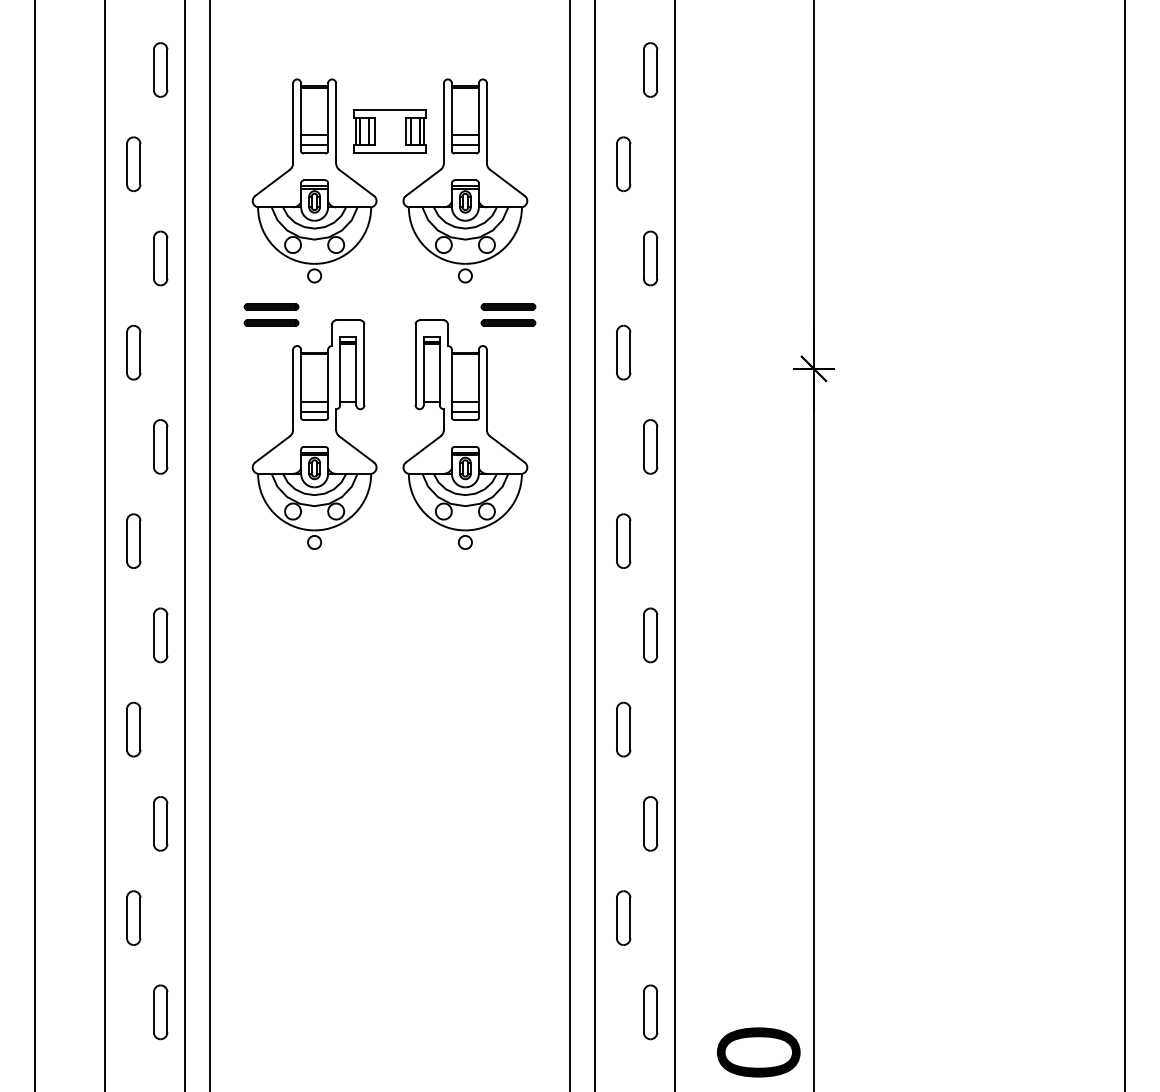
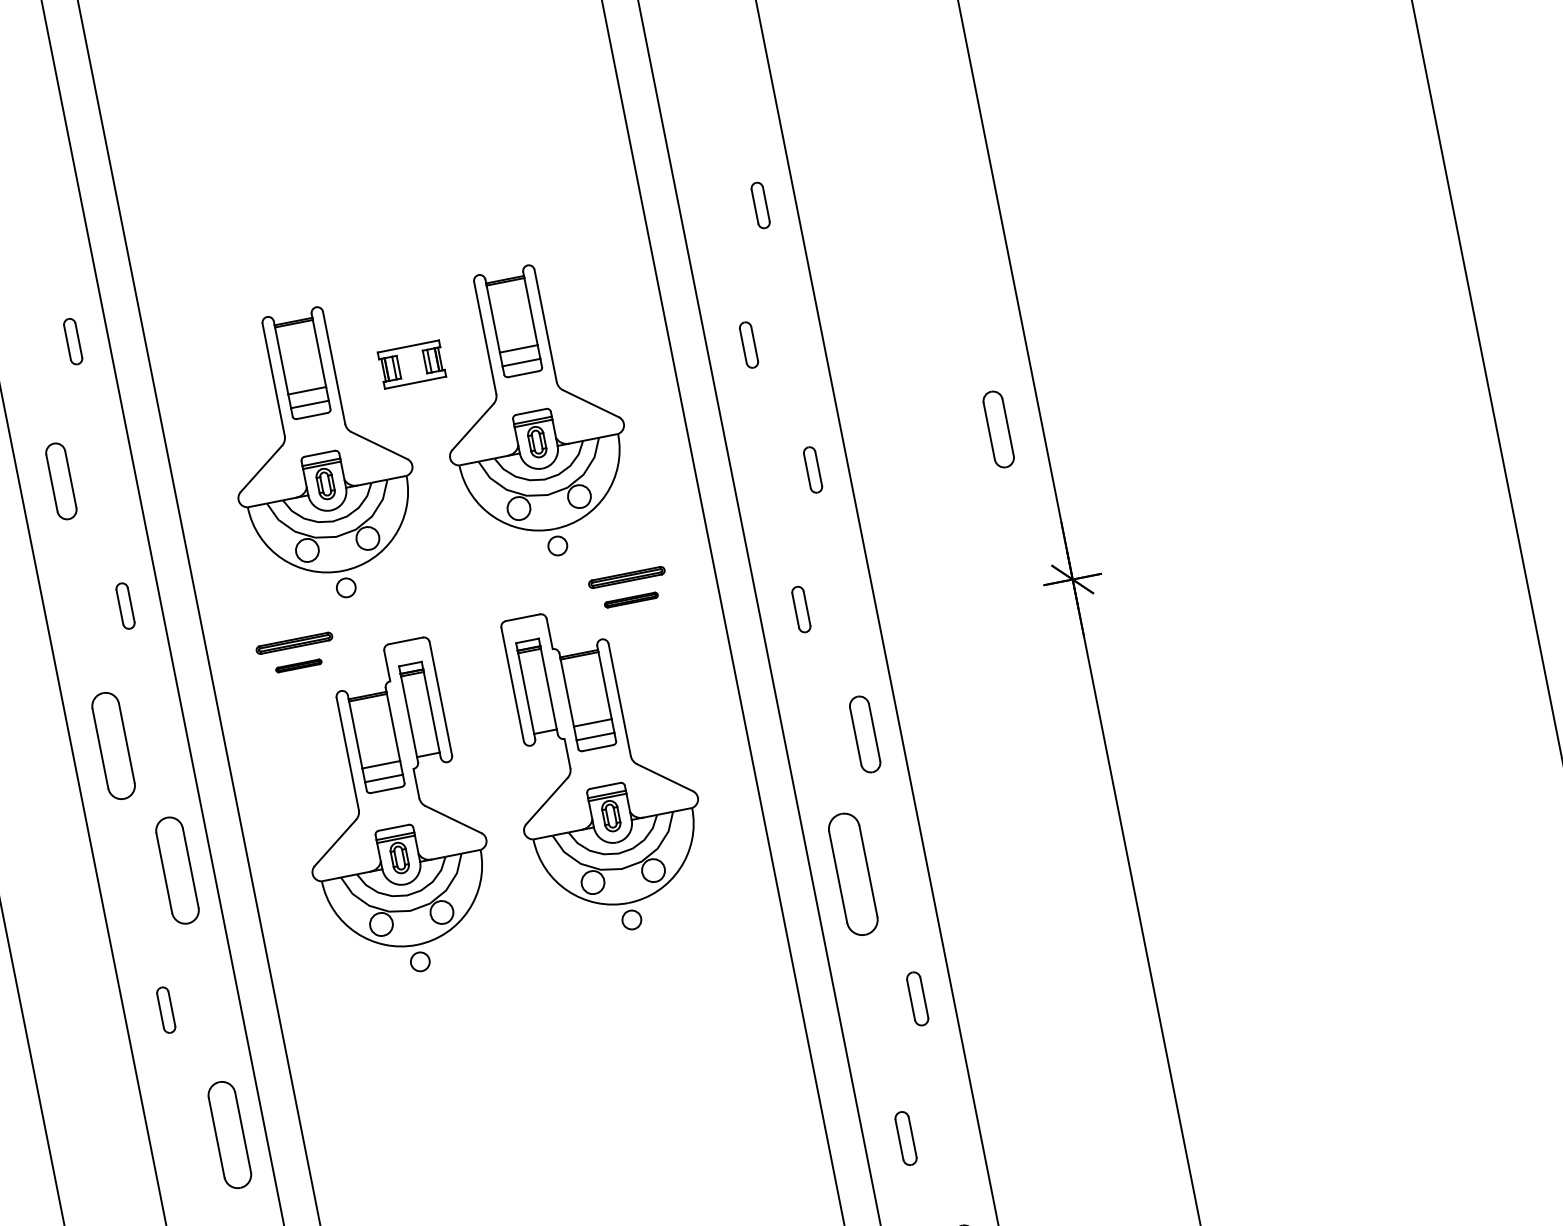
part: (160, 69) -> (72, 341), size x0.6
part: (650, 69) -> (760, 204), size x0.6
part: (389, 131) -> (411, 364), size x0.6
part: (623, 163) -> (748, 344), size x0.6
part: (783, 255) -> (998, 428), added
part: (160, 258) -> (125, 606), size x0.6
part: (650, 258) -> (812, 470), size x0.6
part: (271, 322) -> (298, 665), size x0.6
part: (508, 322) -> (631, 599), size x0.7
part: (133, 352) -> (113, 745), size x1.4
part: (623, 352) -> (800, 609), size x0.6
part: (160, 446) -> (177, 870), size x1.4
part: (133, 540) -> (165, 1009), size x0.6
part: (623, 540) -> (853, 873), size x1.6
part: (160, 635) -> (229, 1135), size x1.4
part: (650, 635) -> (917, 999), size x0.7
part: (623, 729) -> (905, 1138), size x0.7

